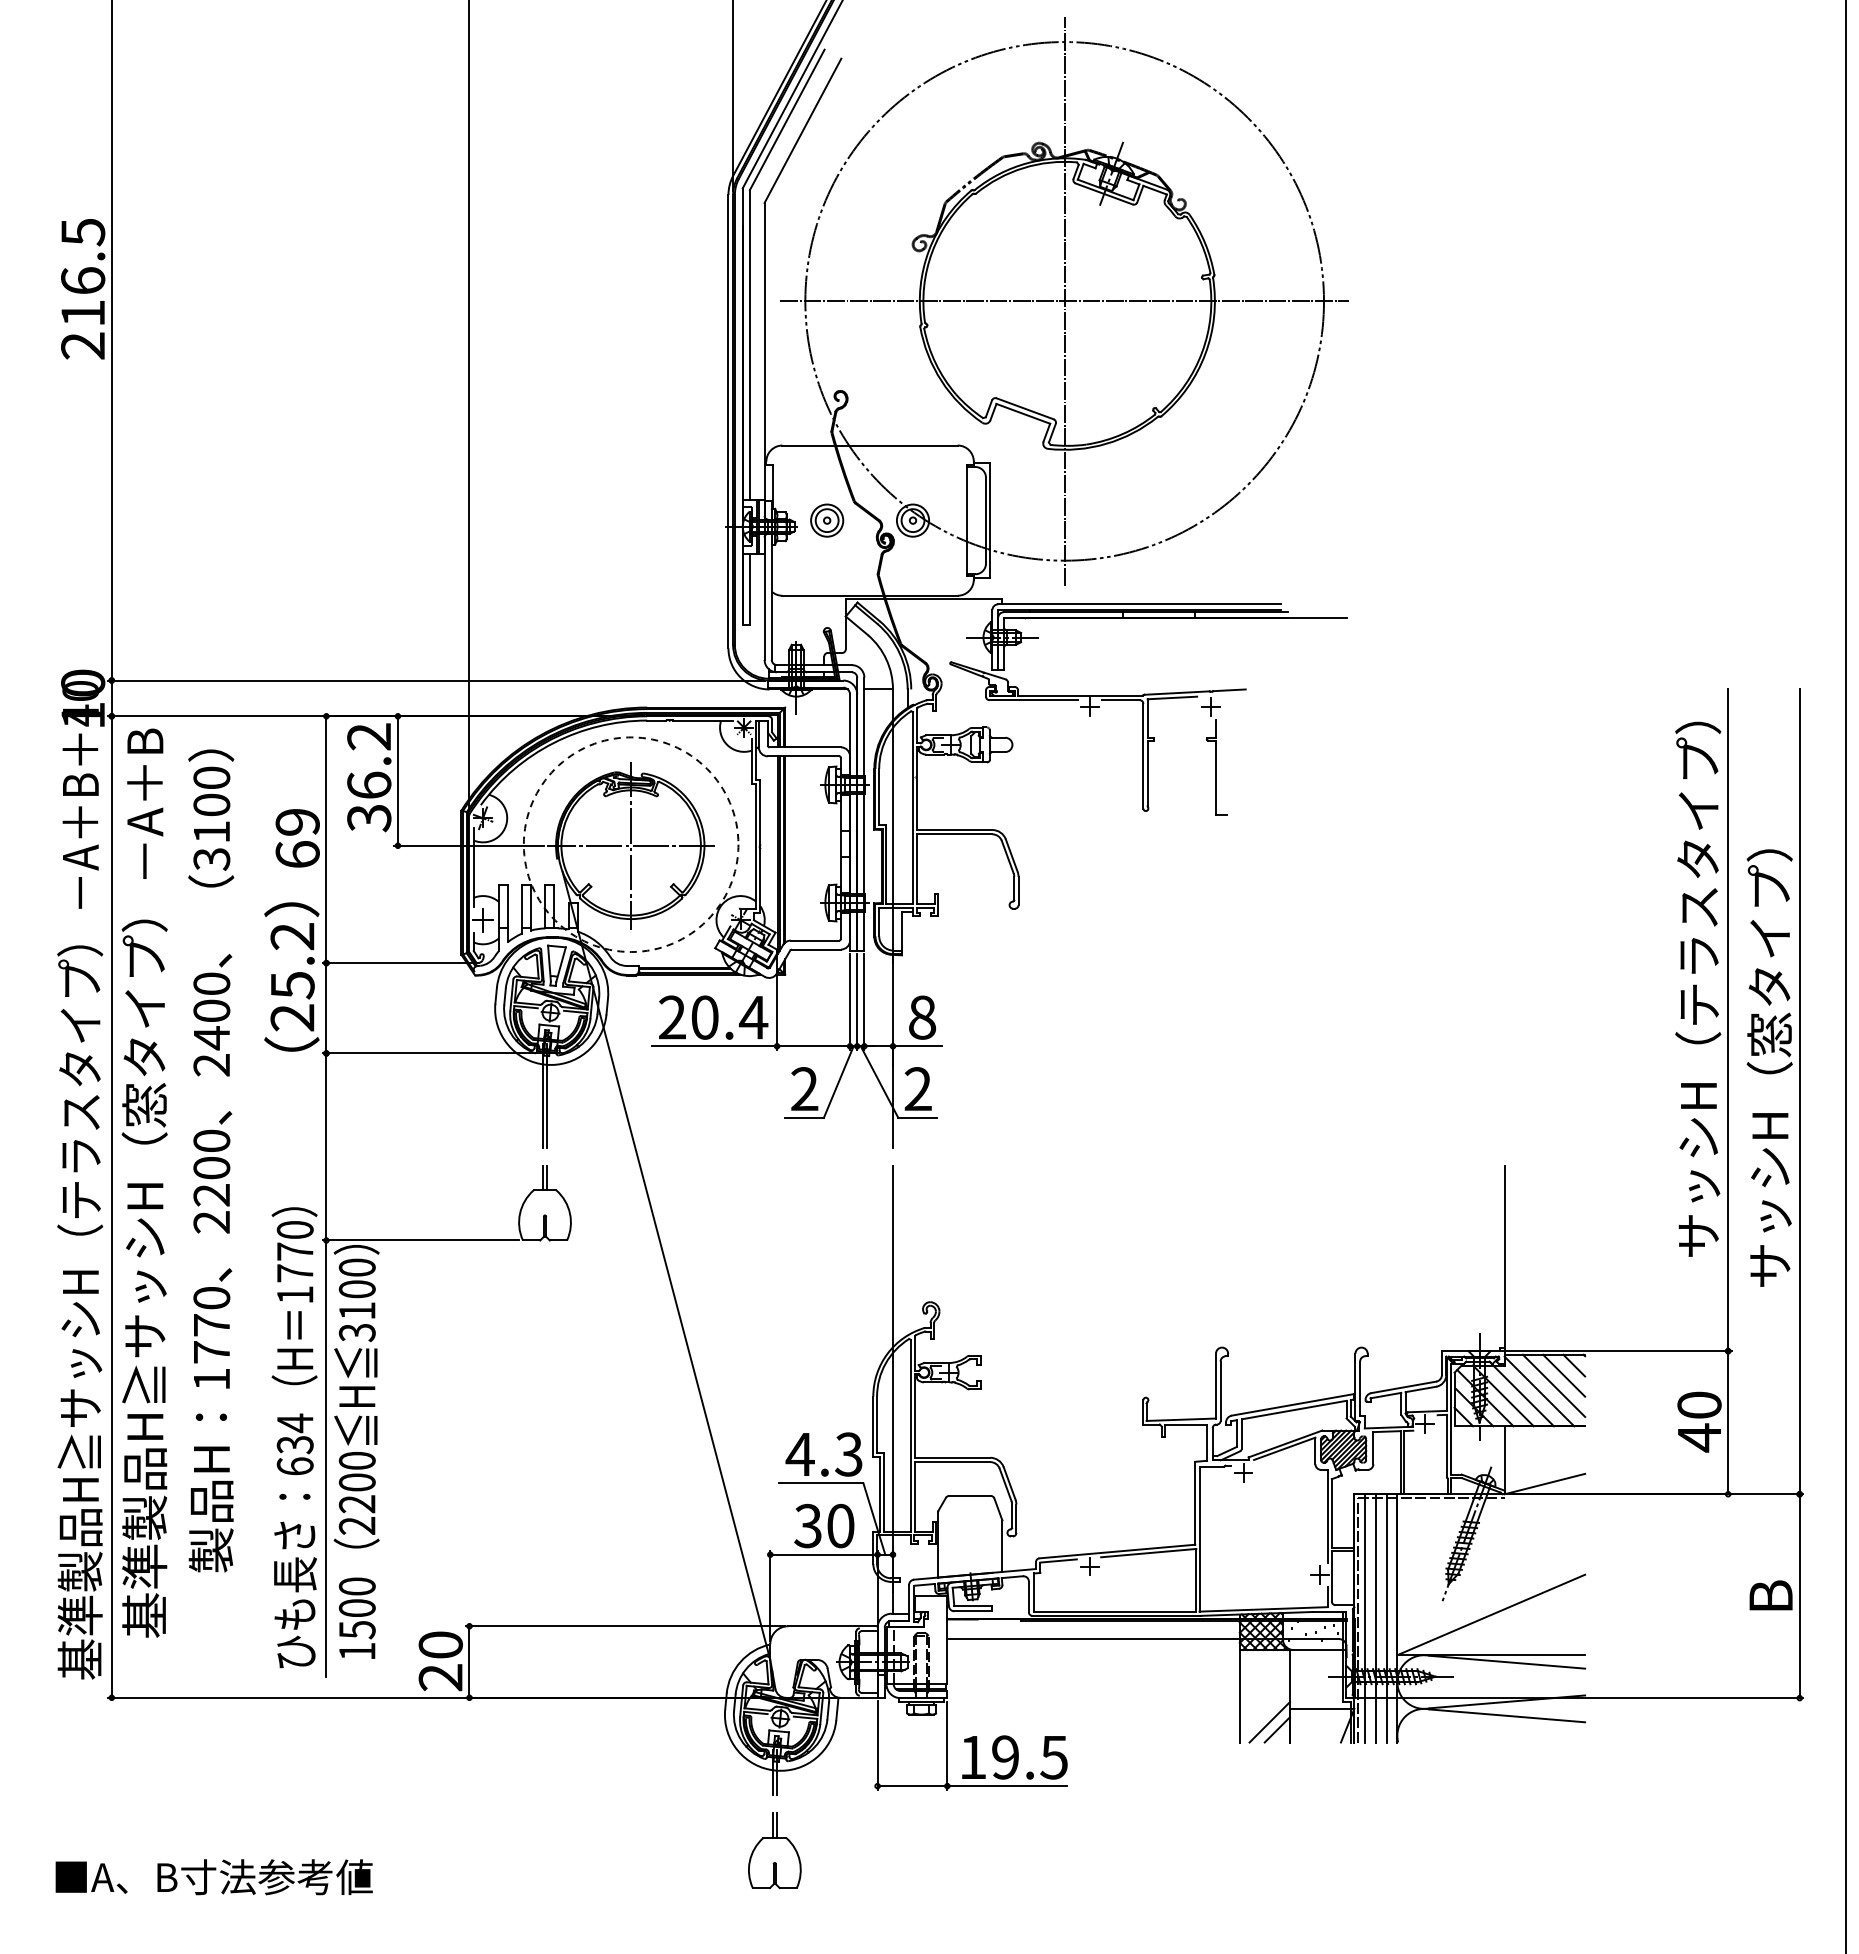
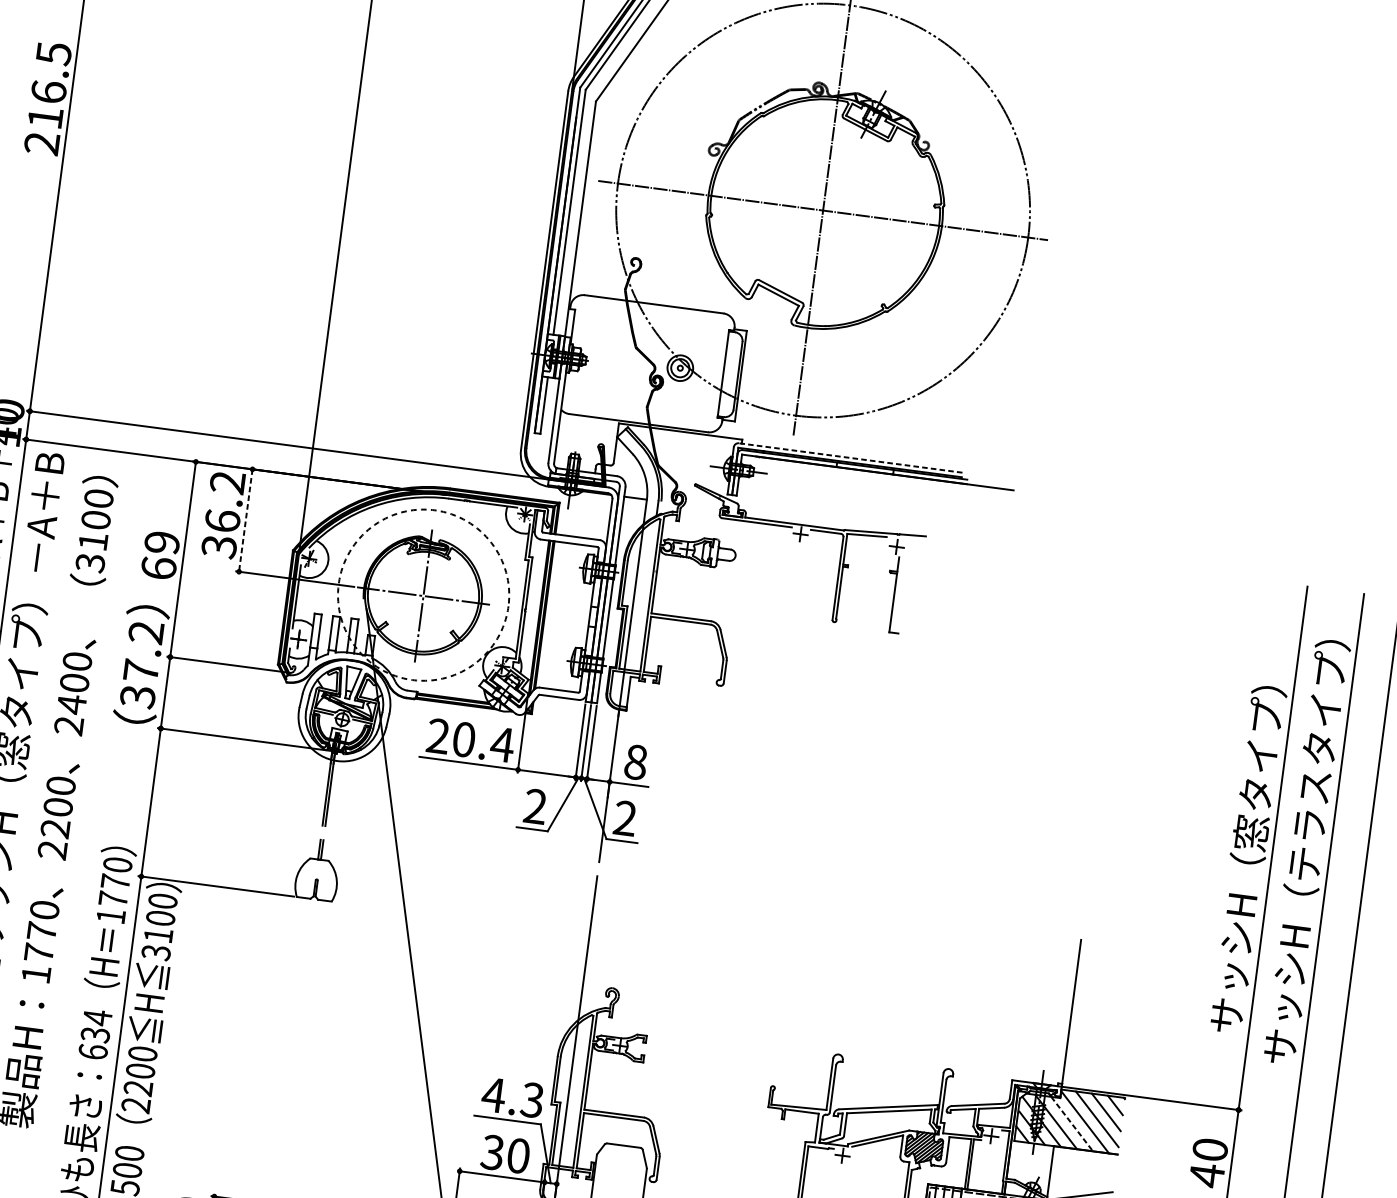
part: (827, 520) -> (612, 359), removed
line: (1138, 604) -> (849, 458), solid -> dashed
line: (397, 781) -> (245, 520), solid -> dashed
text: (1698, 874) -> (1264, 729), サッシH（テラスタイプ） -> サッシH（窓タイプ）
text: (1769, 904) -> (1317, 761), サッシH（窓タイプ） -> サッシH（テラスタイプ）
text: (292, 1001) -> (139, 683), 25.2 -> 37.2
line: (1523, 1395) -> (1072, 1123), solid -> dashed

